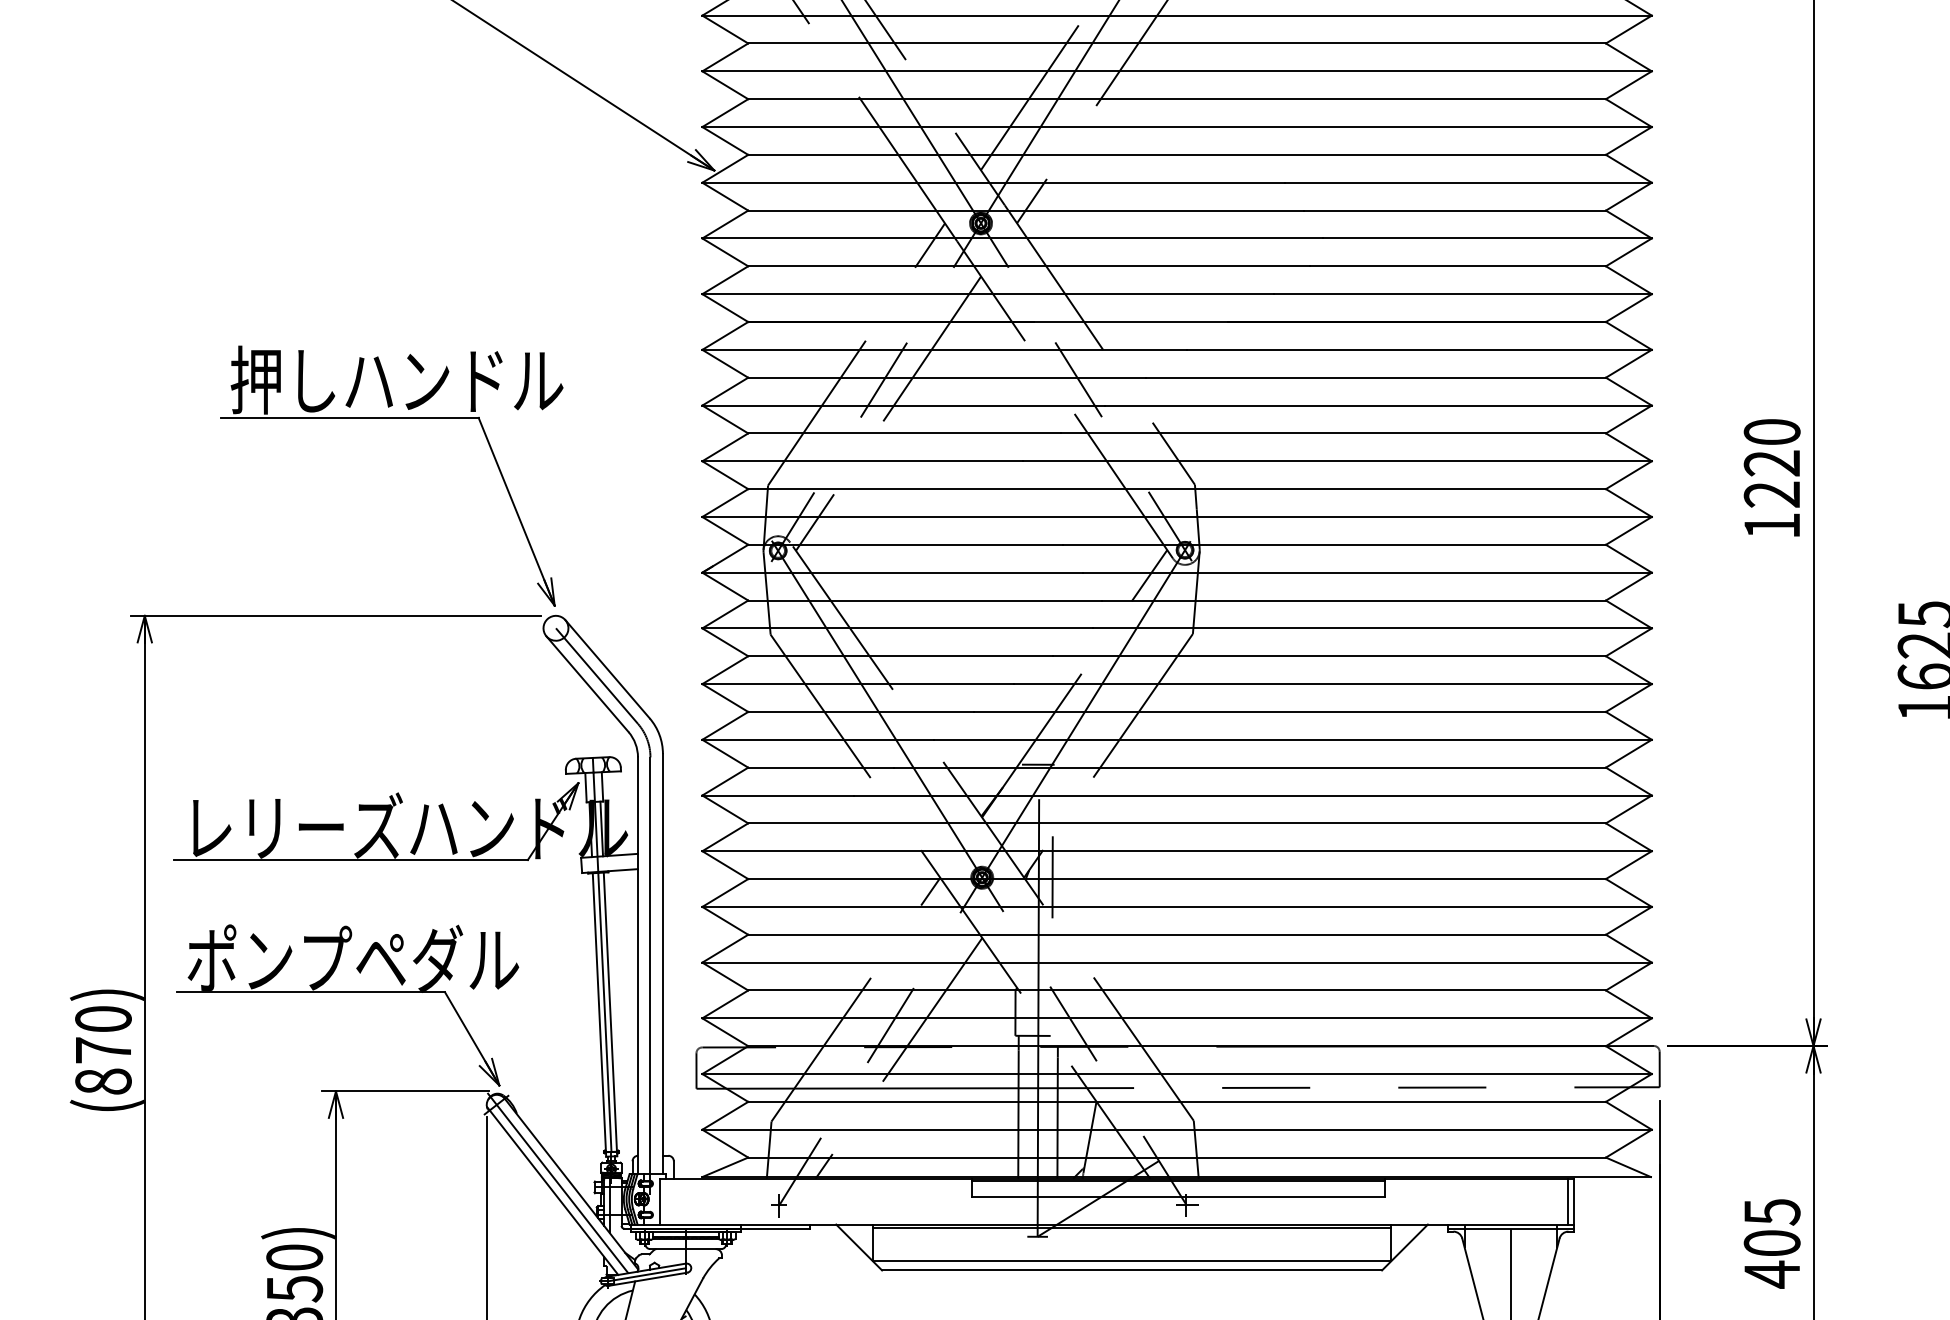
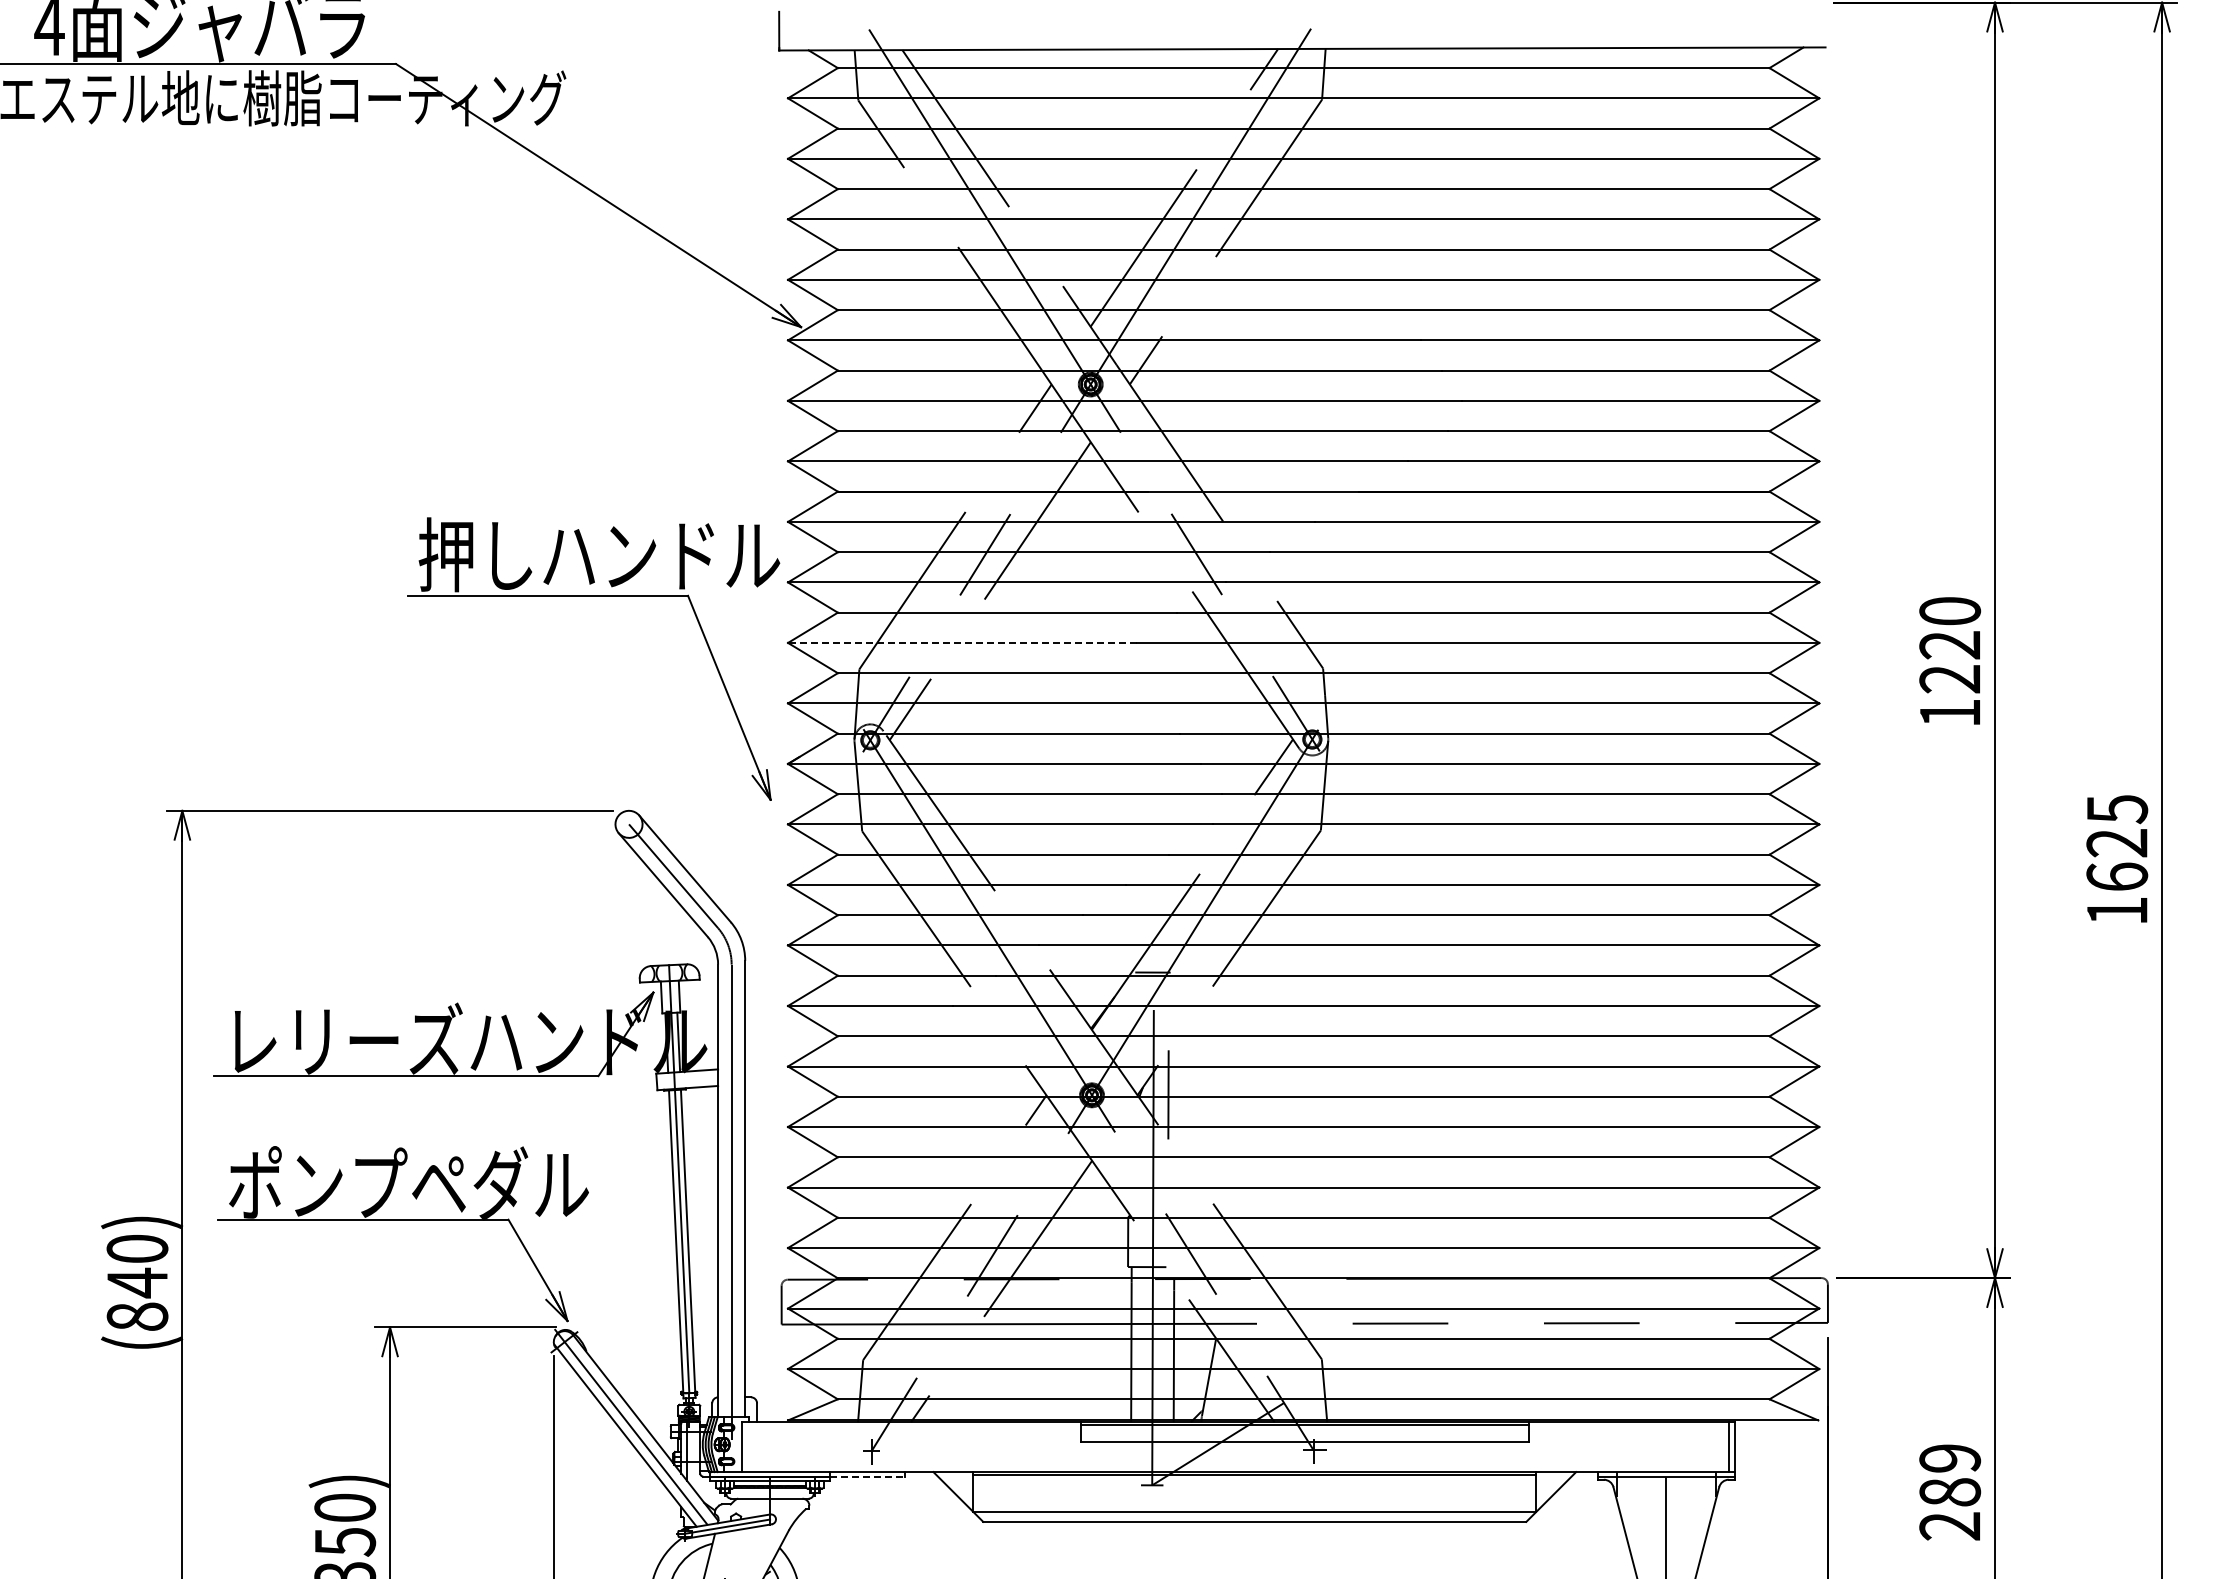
part: (391, 418) -> (593, 596), moved
line: (862, 460) -> (961, 642), solid -> dashed
text: (103, 1050) -> (137, 1282), (870) -> (840)
line: (775, 1228) -> (867, 1476), solid -> dashed
text: (1772, 1243) -> (1950, 1492), 405 -> 289

